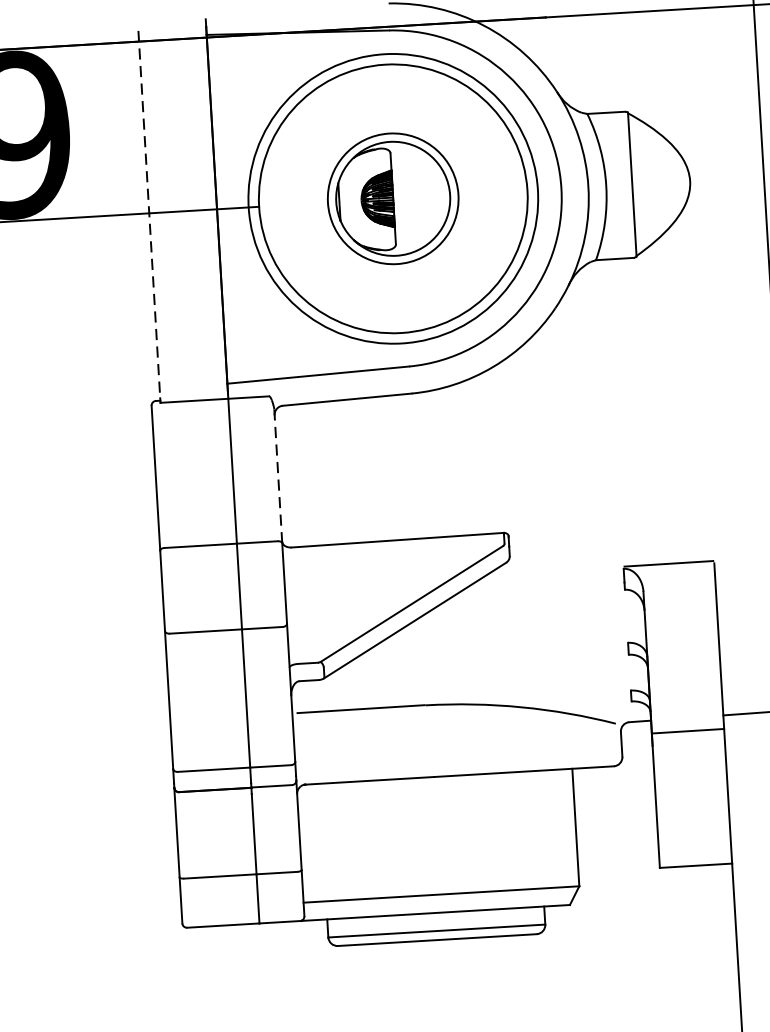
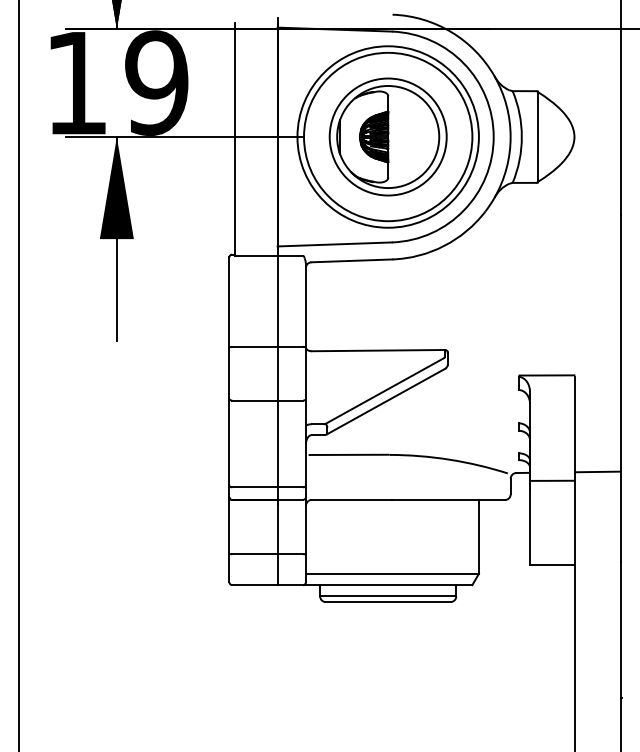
part: (392, 198) -> (387, 136), size x1.43
line: (150, 215) -> (235, 138), dashed -> solid
line: (277, 475) -> (305, 305), dashed -> solid

